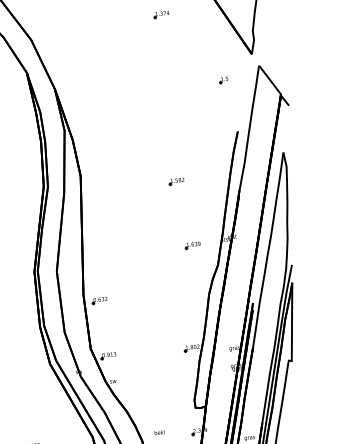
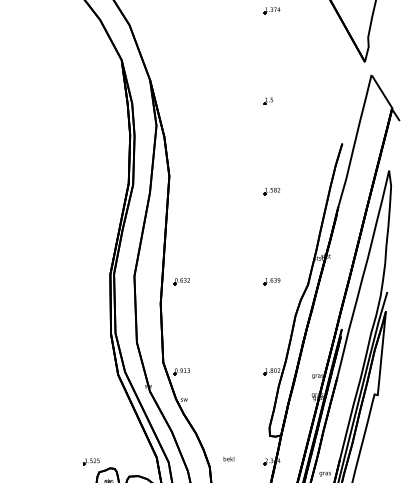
part: (223, 79) -> (268, 100), moved
part: (192, 245) -> (271, 281), moved
part: (99, 300) -> (181, 281), moved

